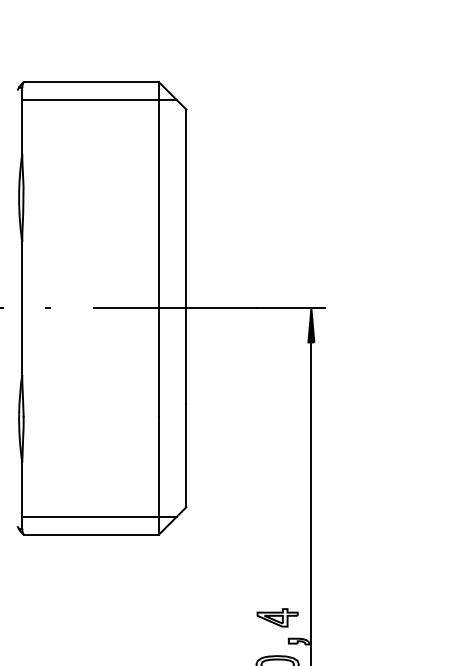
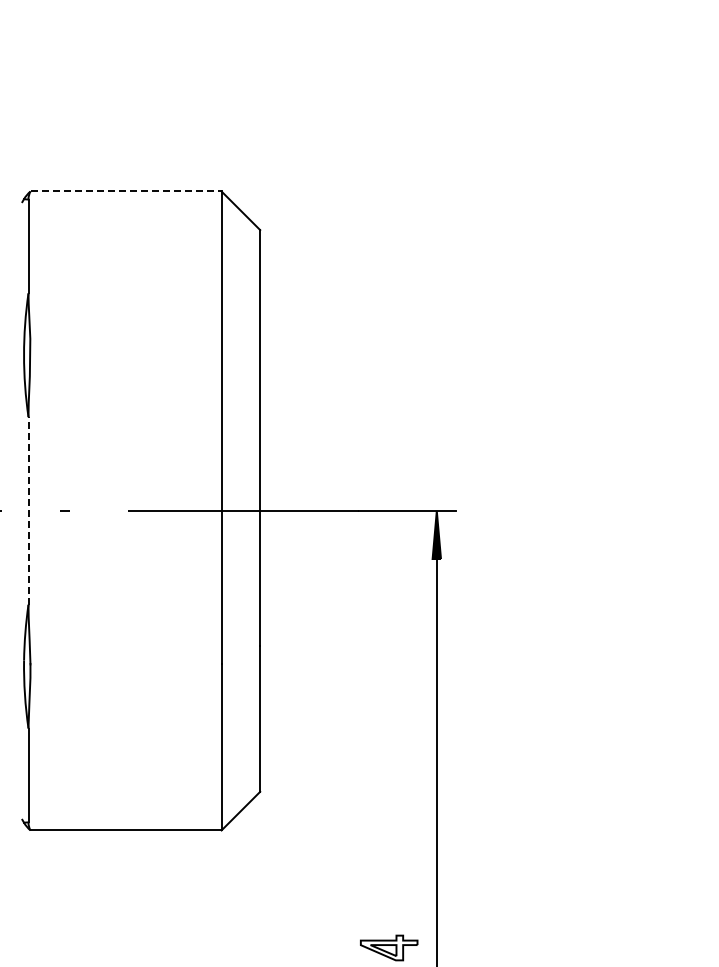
line: (91, 82) -> (126, 191), solid -> dashed
line: (99, 99) -> (137, 216), removed
line: (22, 308) -> (28, 510), solid -> dashed
line: (99, 516) -> (137, 805), removed

